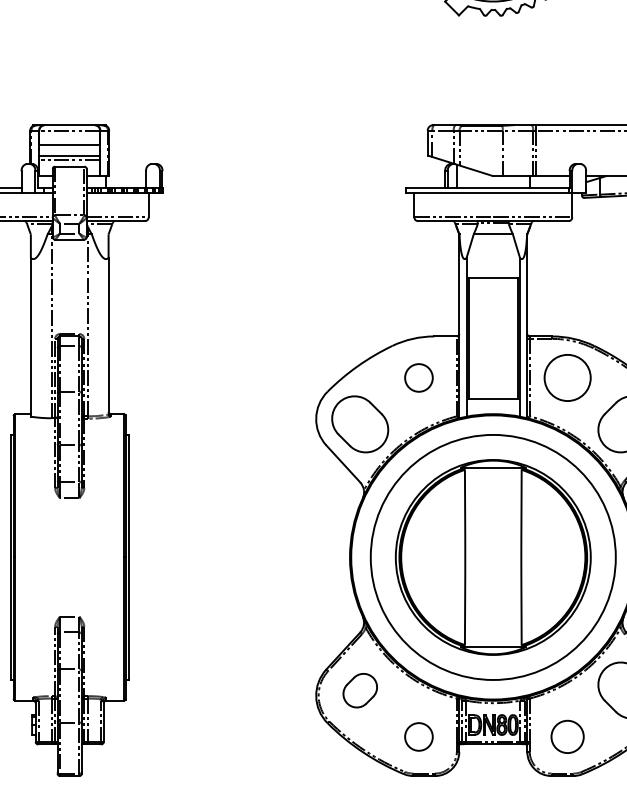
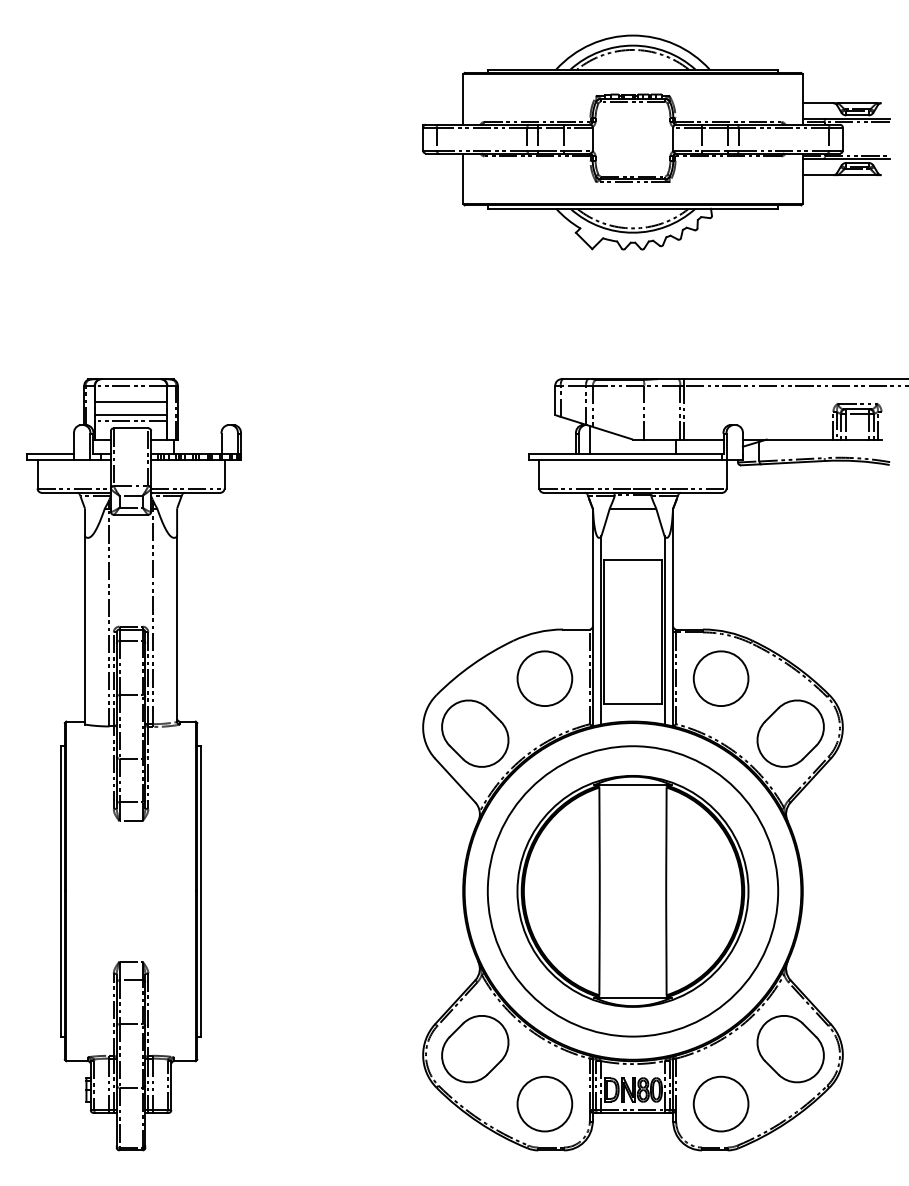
circle: (418, 377) -> (544, 678), size x1.67
part: (360, 690) -> (475, 1049), size x1.67
circle: (418, 736) -> (544, 1103), size x1.67
circle: (567, 736) -> (720, 1103), size x1.43

